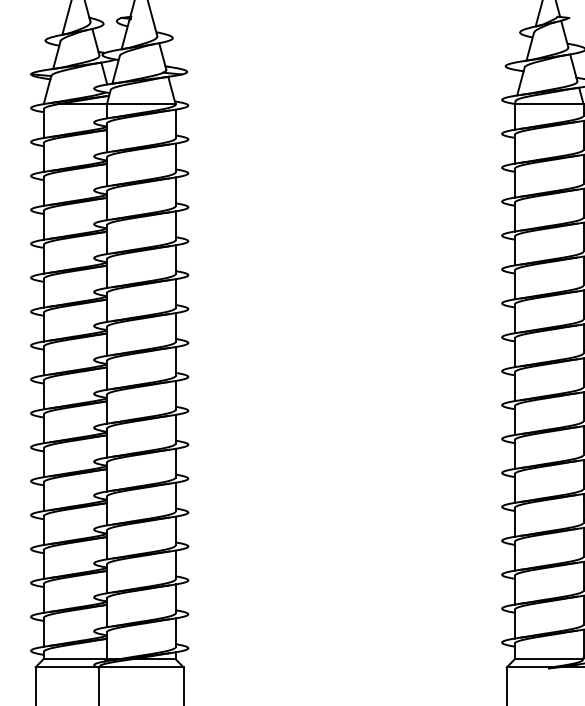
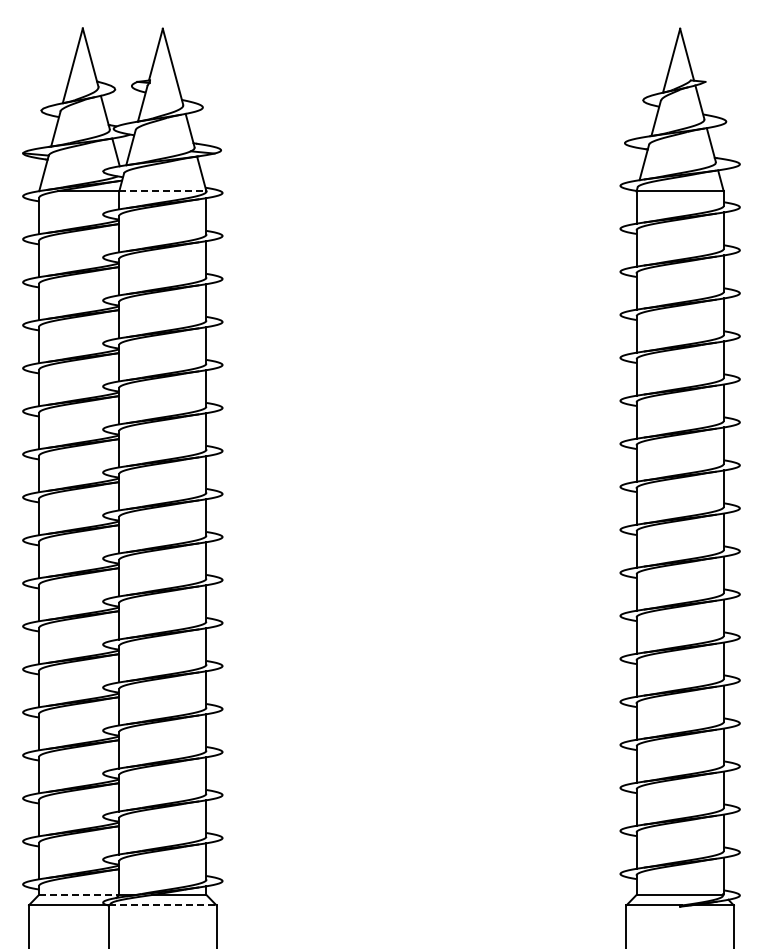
line: (140, 104) -> (162, 191), solid -> dashed
line: (75, 658) -> (79, 894), solid -> dashed
line: (140, 667) -> (162, 905), solid -> dashed

